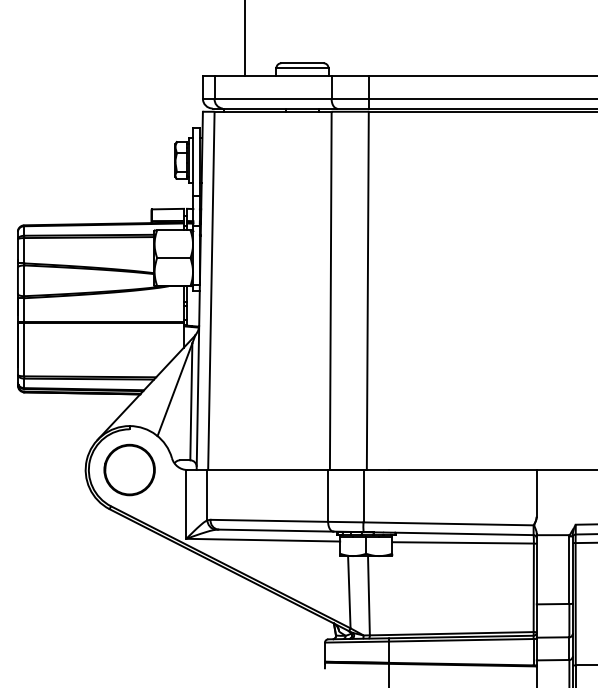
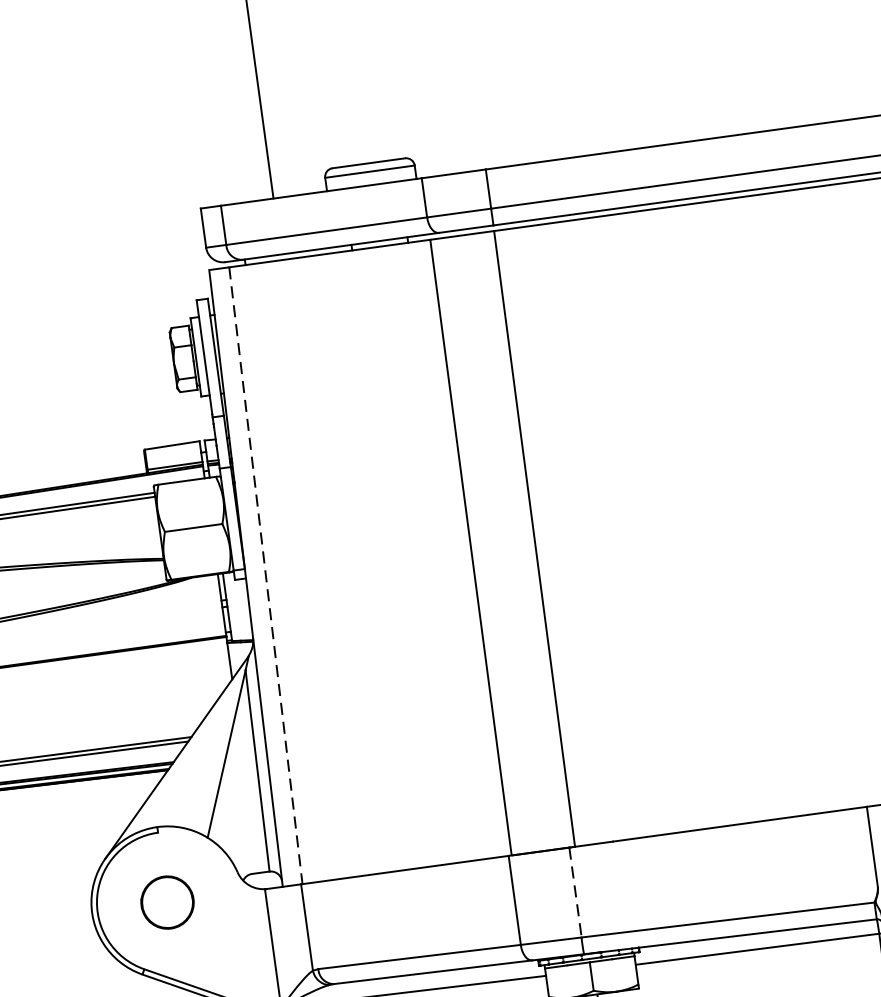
line: (211, 290) -> (266, 574), solid -> dashed
part: (129, 469) -> (167, 901), size x0.6
line: (363, 496) -> (575, 893), solid -> dashed

